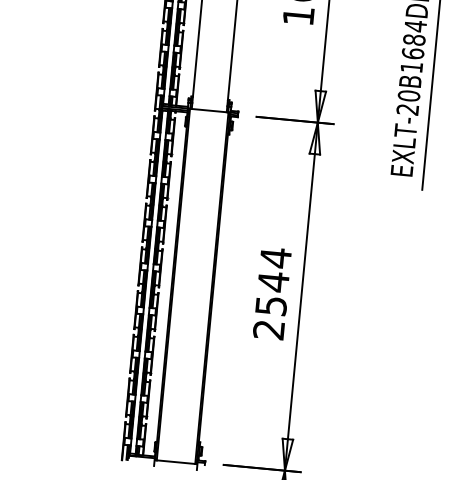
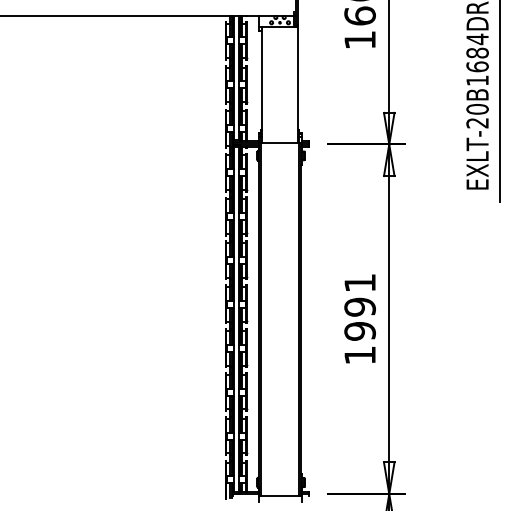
text: (271, 293) -> (359, 318), 2544 -> 1991

